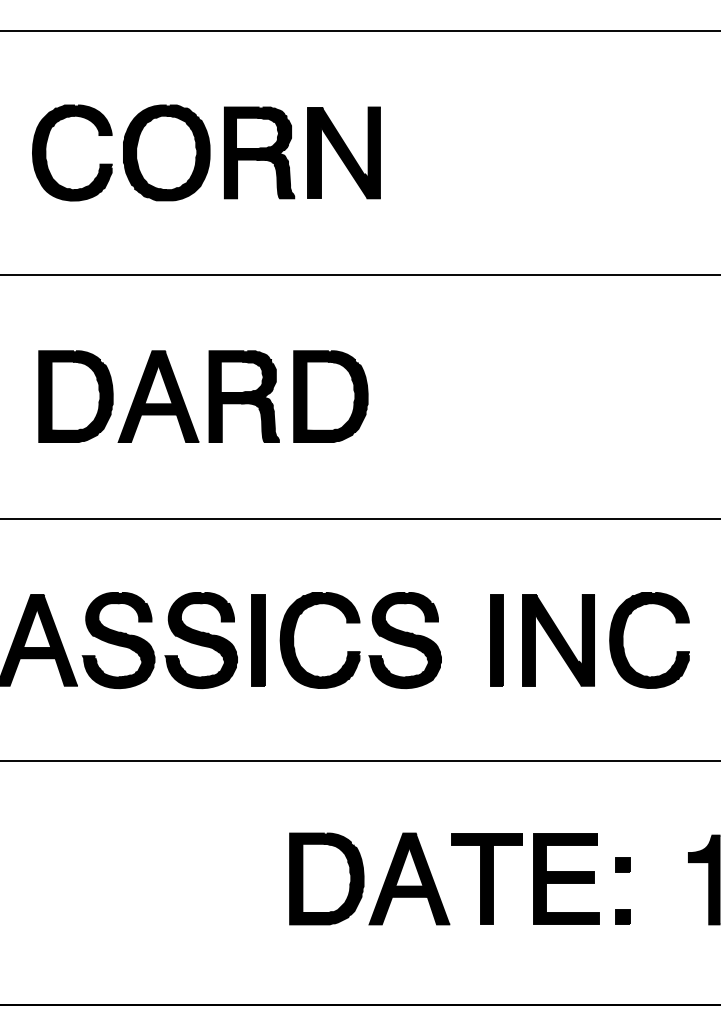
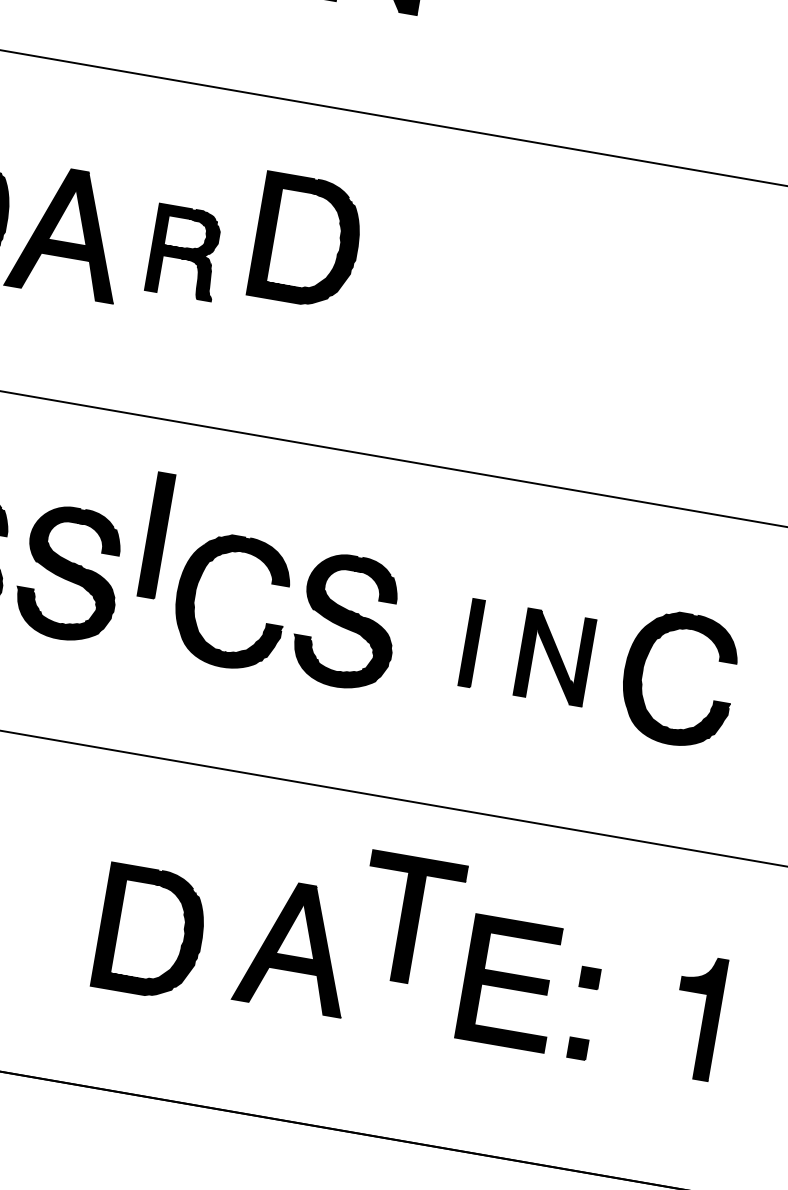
part: (243, 396) -> (184, 252), size x0.7
part: (330, 396) -> (306, 241), moved
part: (258, 640) -> (156, 535), moved
part: (496, 640) -> (470, 643), size x0.7
part: (558, 640) -> (555, 657), size x0.7
part: (326, 878) -> (150, 931), moved
part: (486, 878) -> (409, 919), moved

